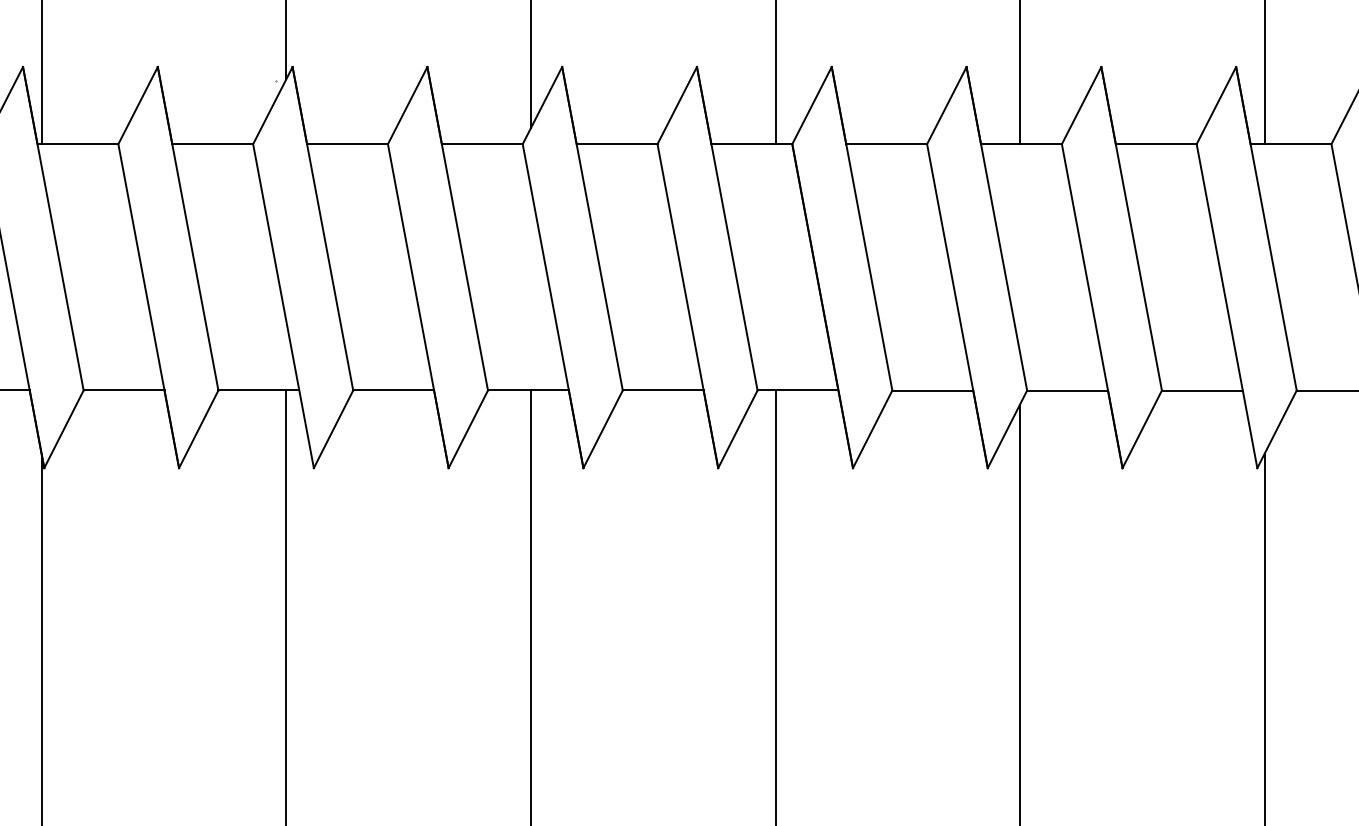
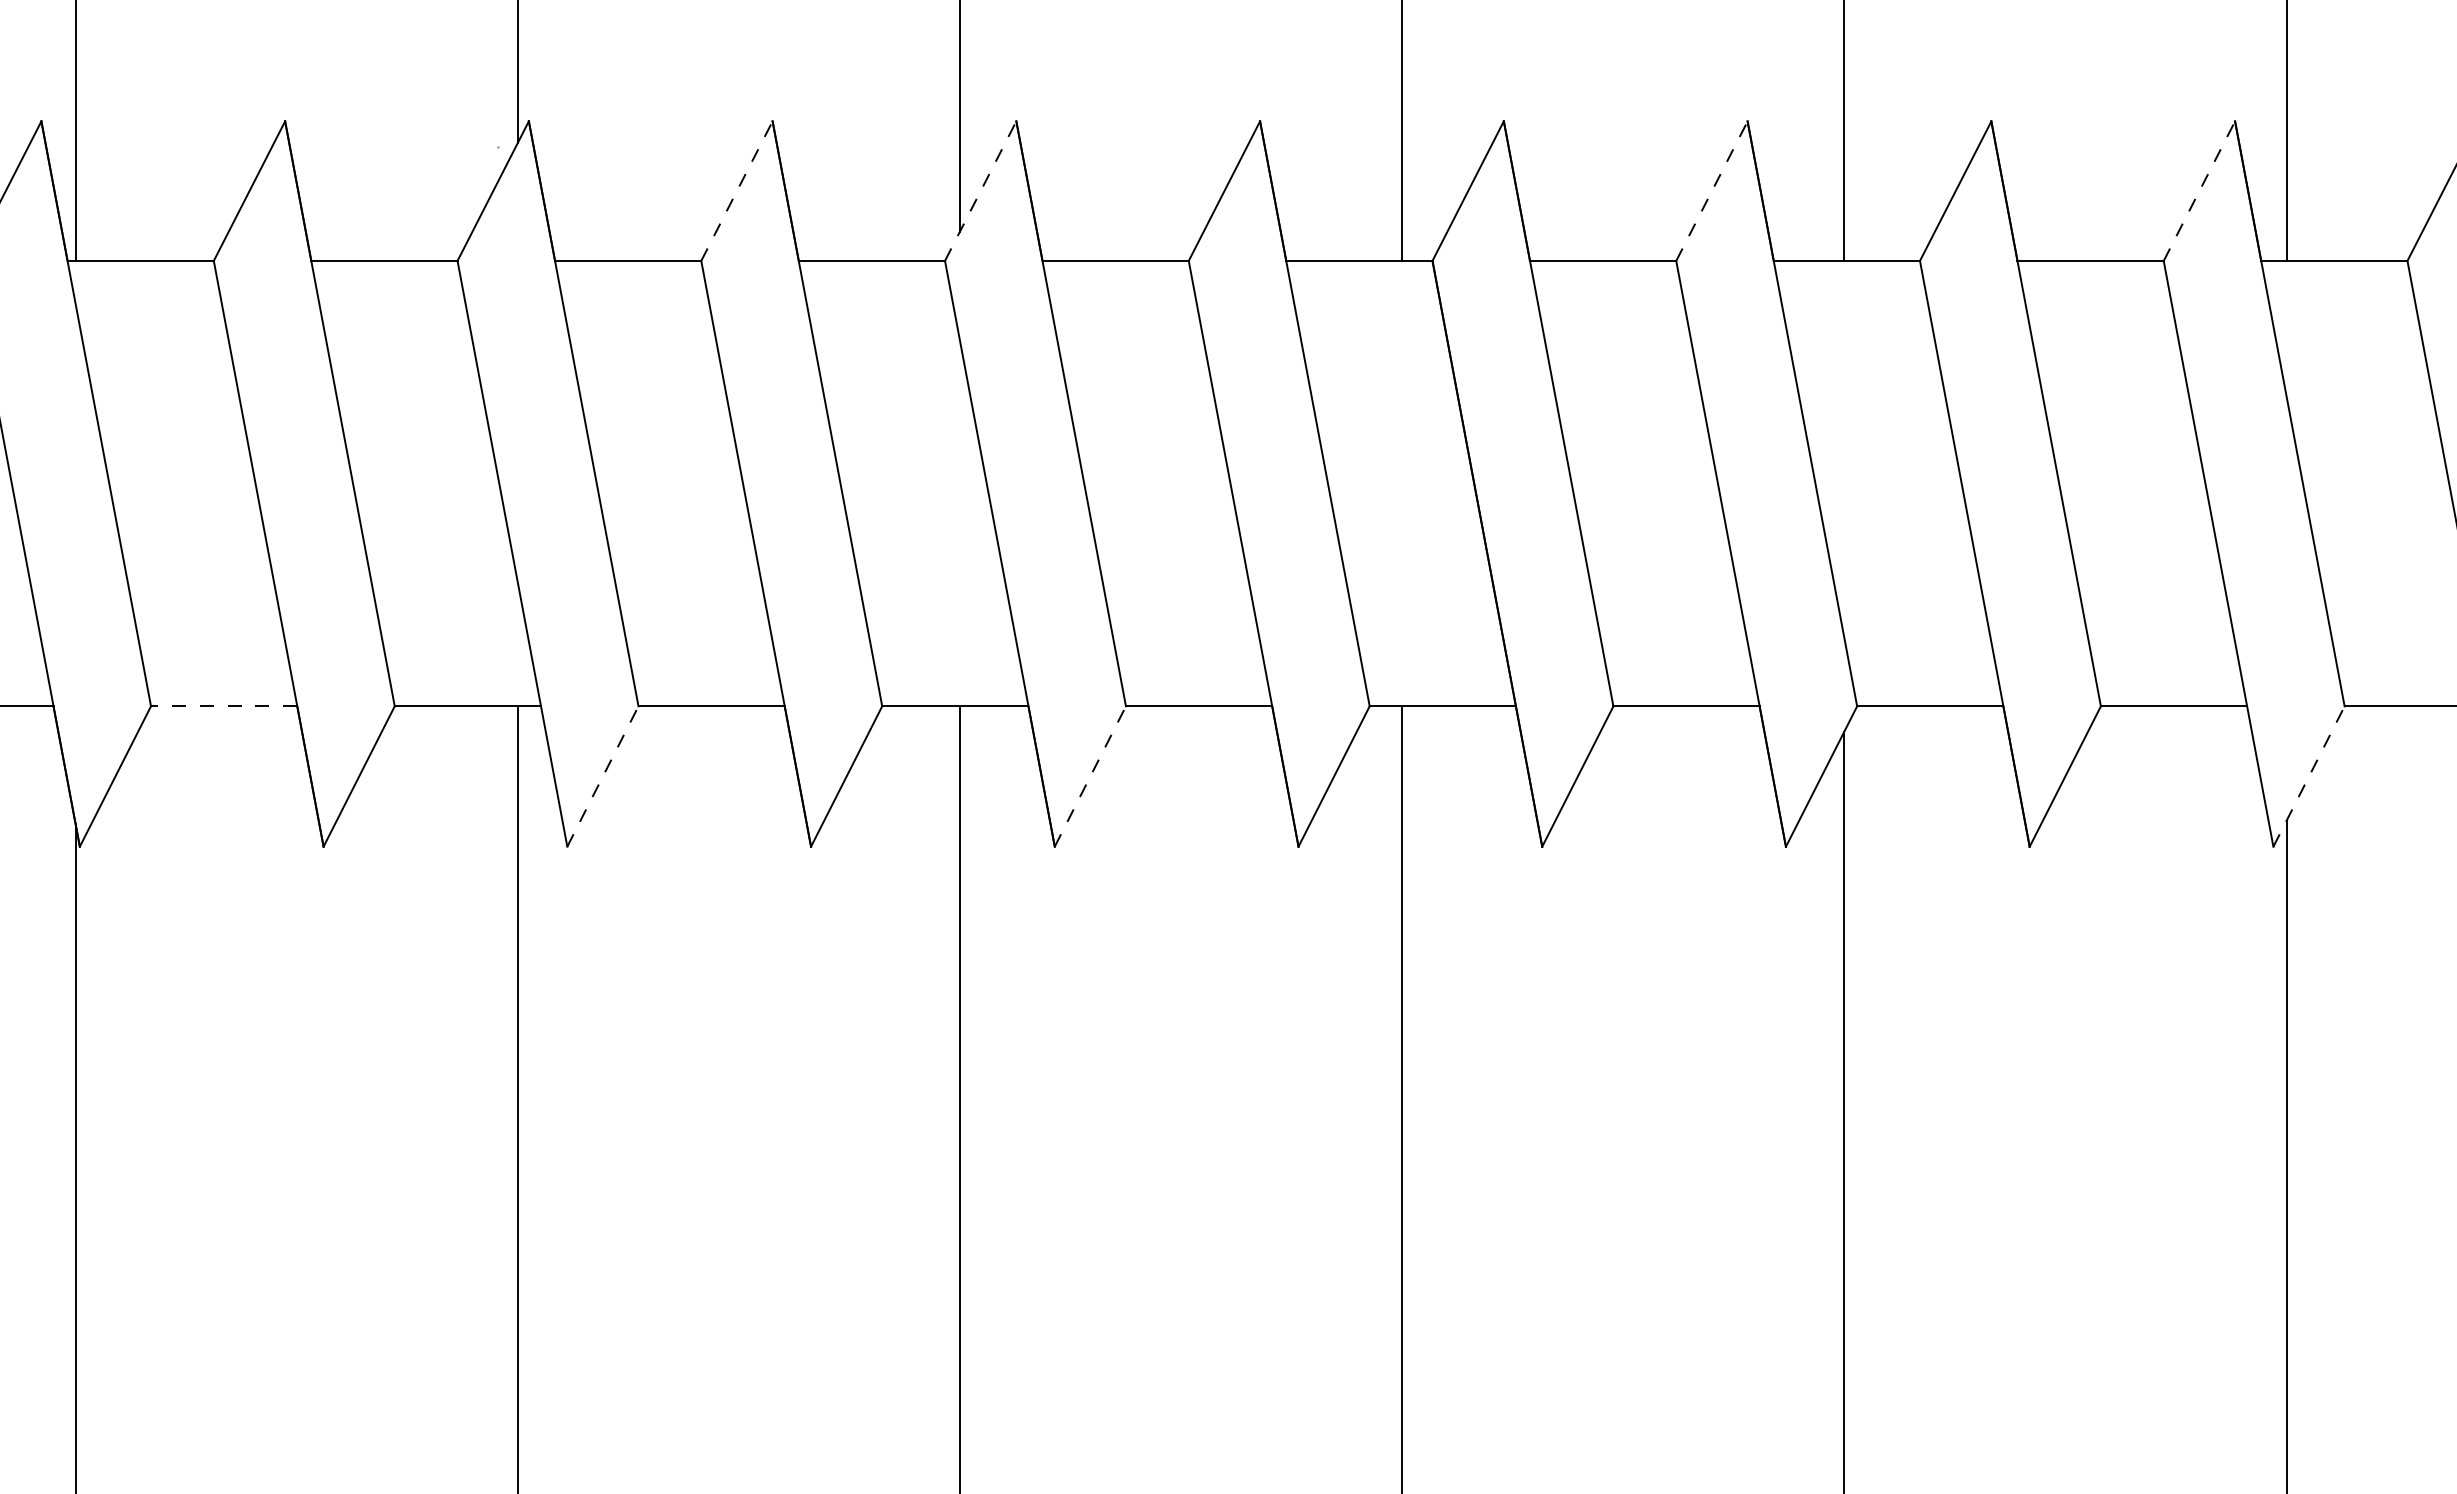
line: (407, 105) -> (736, 190), solid -> dashed
line: (542, 105) -> (980, 190), solid -> dashed
line: (947, 105) -> (1713, 190), solid -> dashed
line: (1216, 105) -> (2199, 190), solid -> dashed
line: (123, 390) -> (223, 706), solid -> dashed
line: (333, 429) -> (602, 776), solid -> dashed
line: (603, 429) -> (1091, 776), solid -> dashed
line: (1277, 429) -> (2309, 776), solid -> dashed

